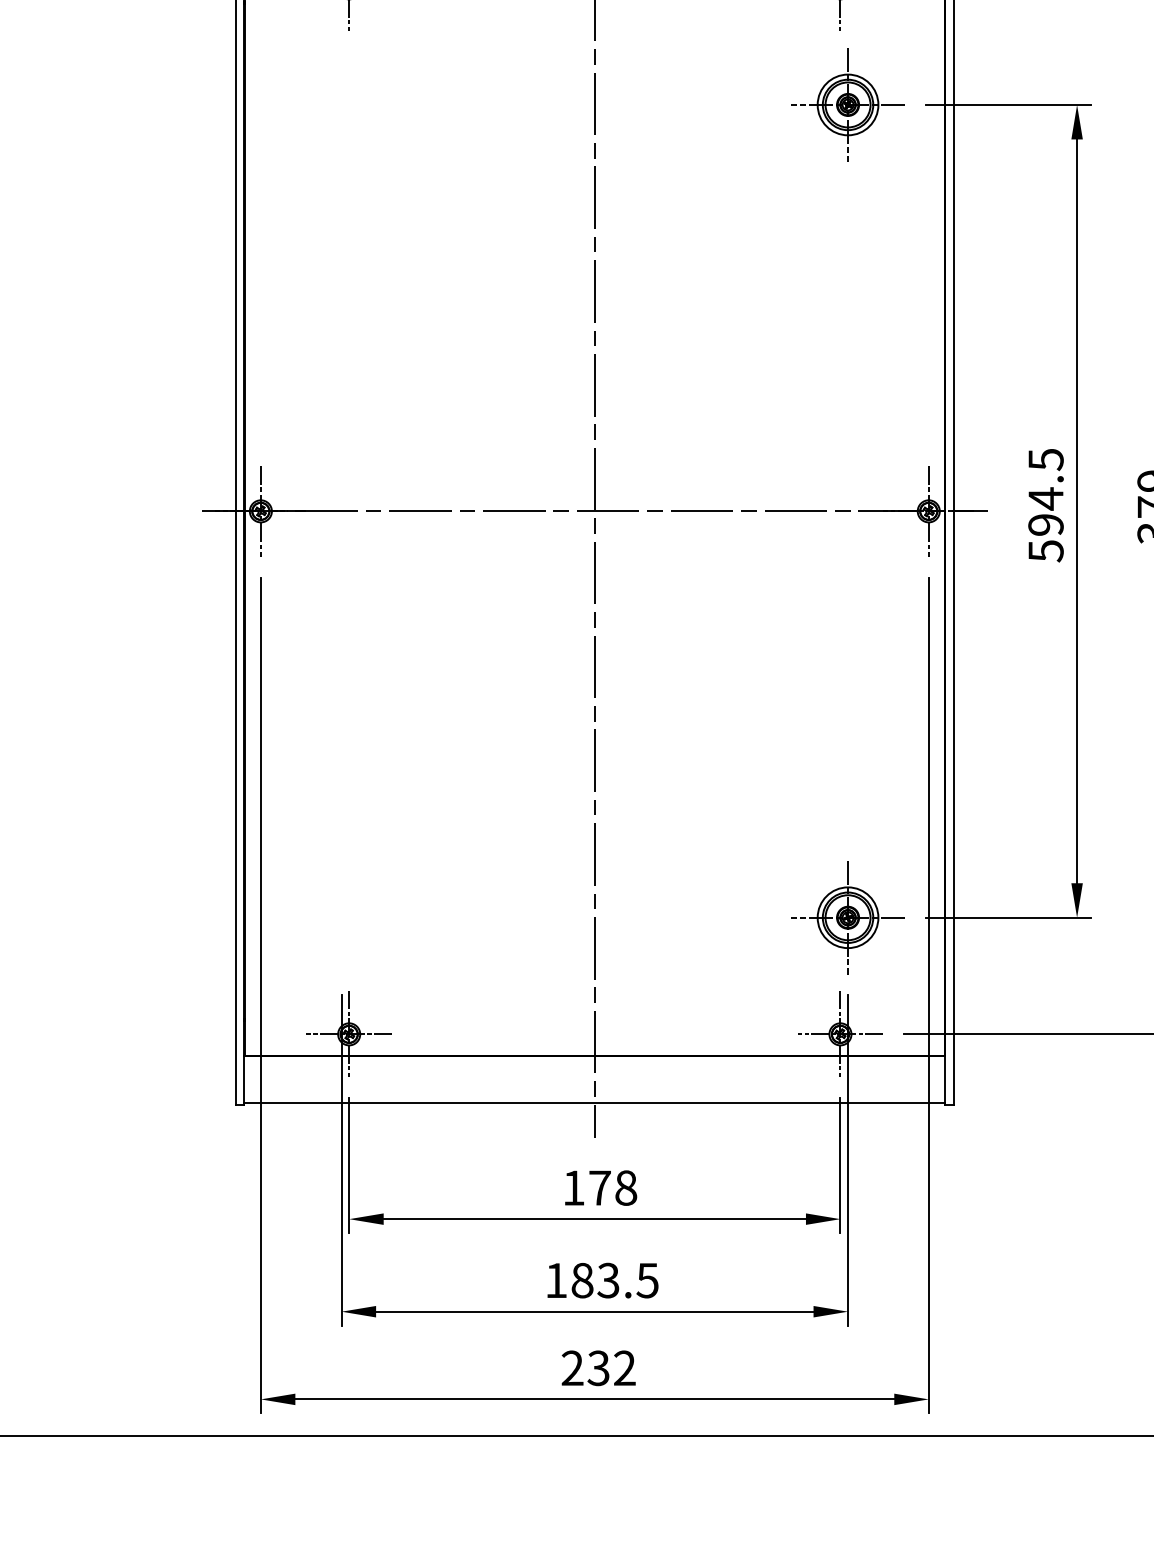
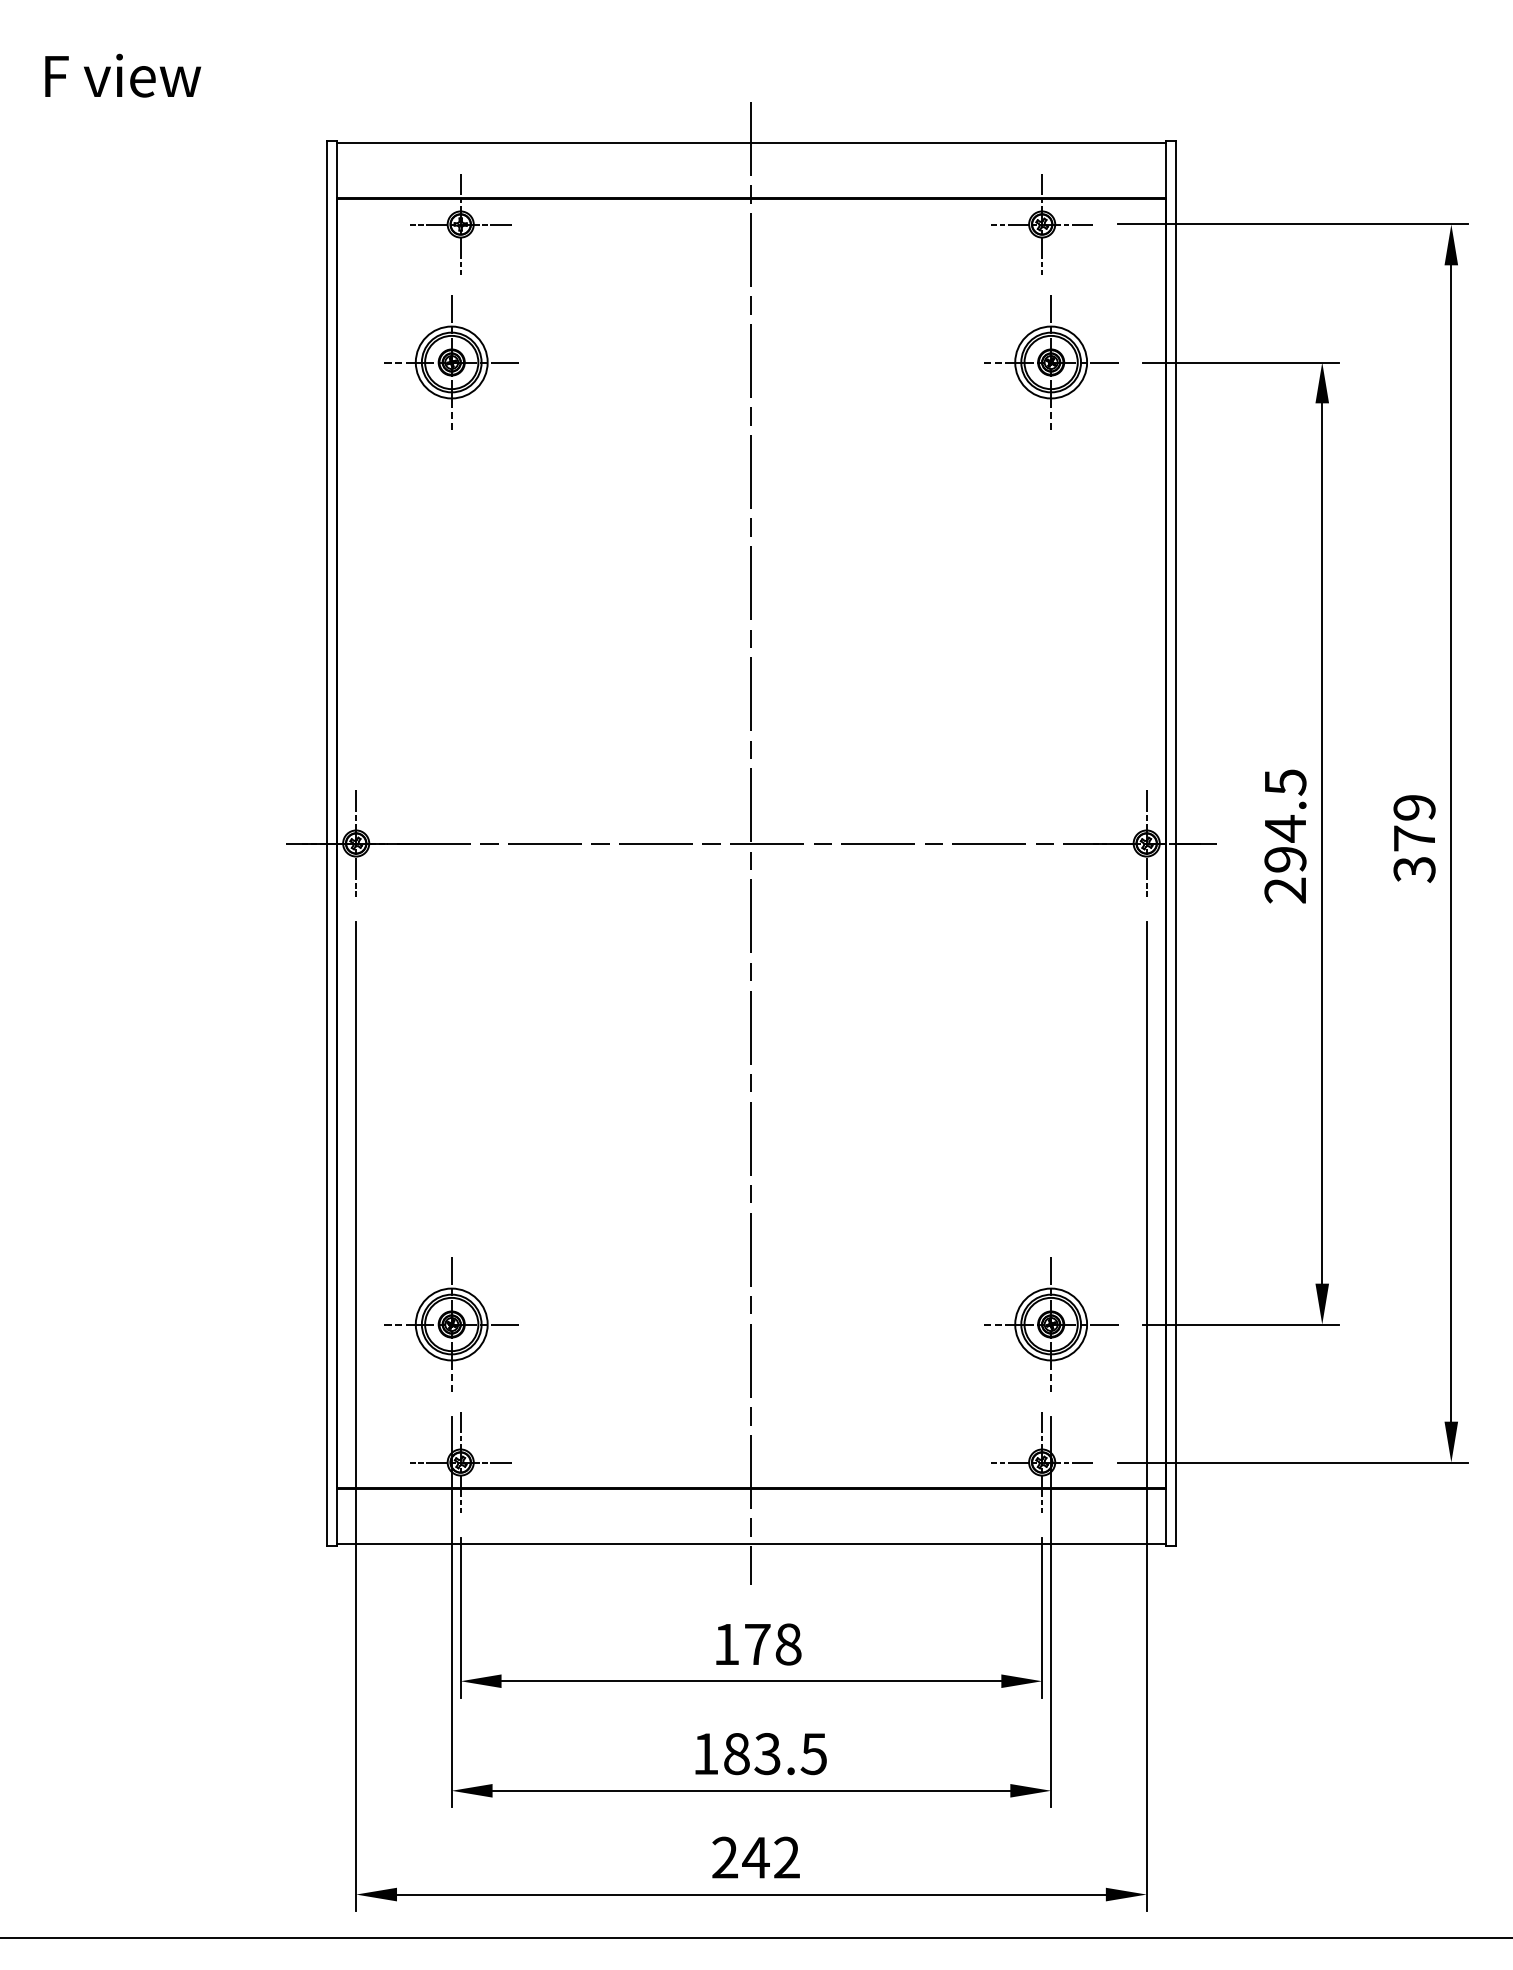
part: (341, 104) -> (451, 362), added
text: (1046, 551) -> (1285, 890), 594.5 -> 294.5
part: (341, 917) -> (451, 1324), added
text: (598, 1368) -> (755, 1857), 232 -> 242

